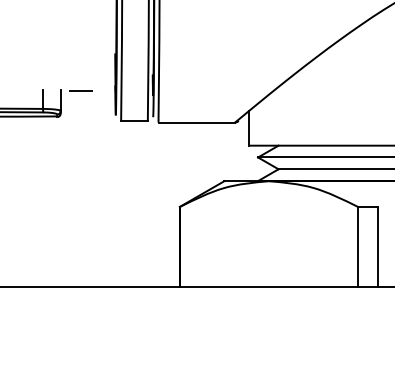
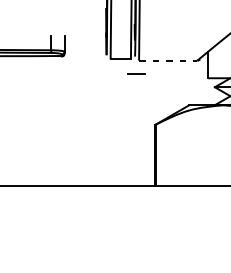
line: (80, 90) -> (136, 73), moved
line: (197, 122) -> (168, 60), solid -> dashed

